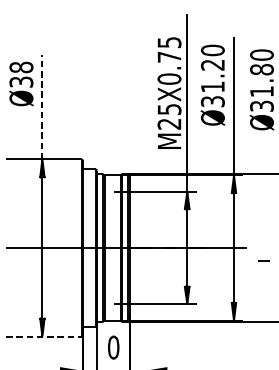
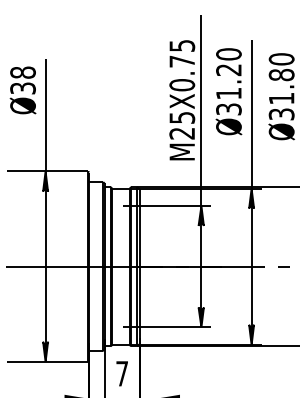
line: (42, 106) -> (45, 114), dashed -> solid
line: (263, 260) -> (283, 266), moved
line: (44, 336) -> (47, 361), dashed -> solid
text: (113, 347) -> (122, 373), 0 -> 7

